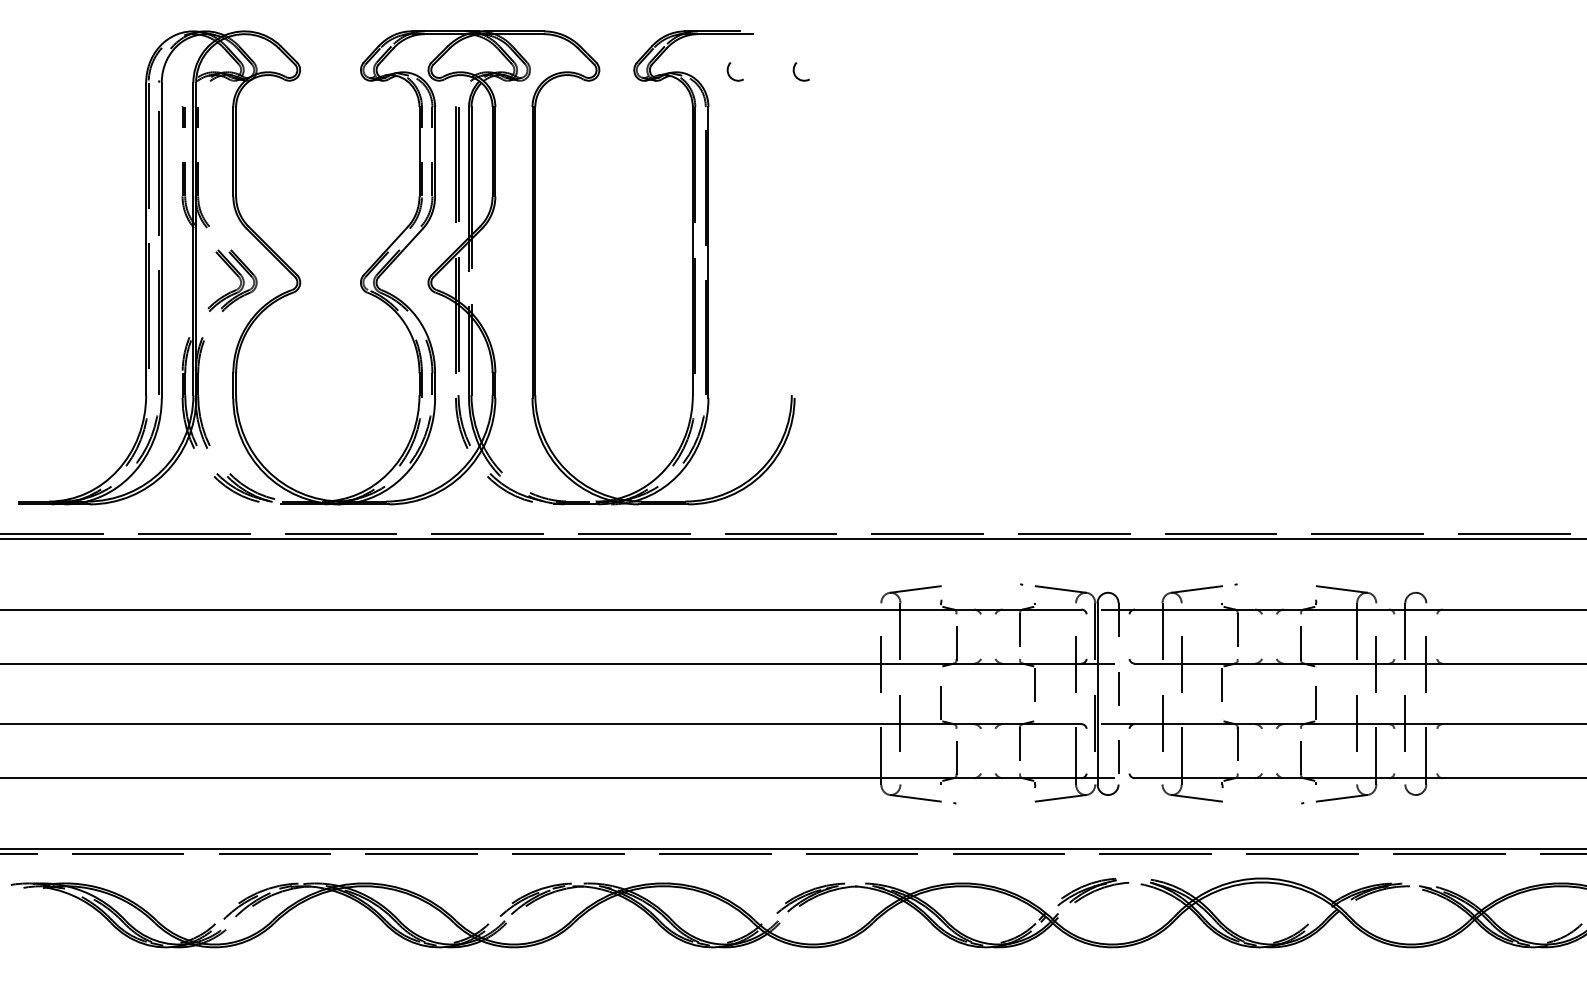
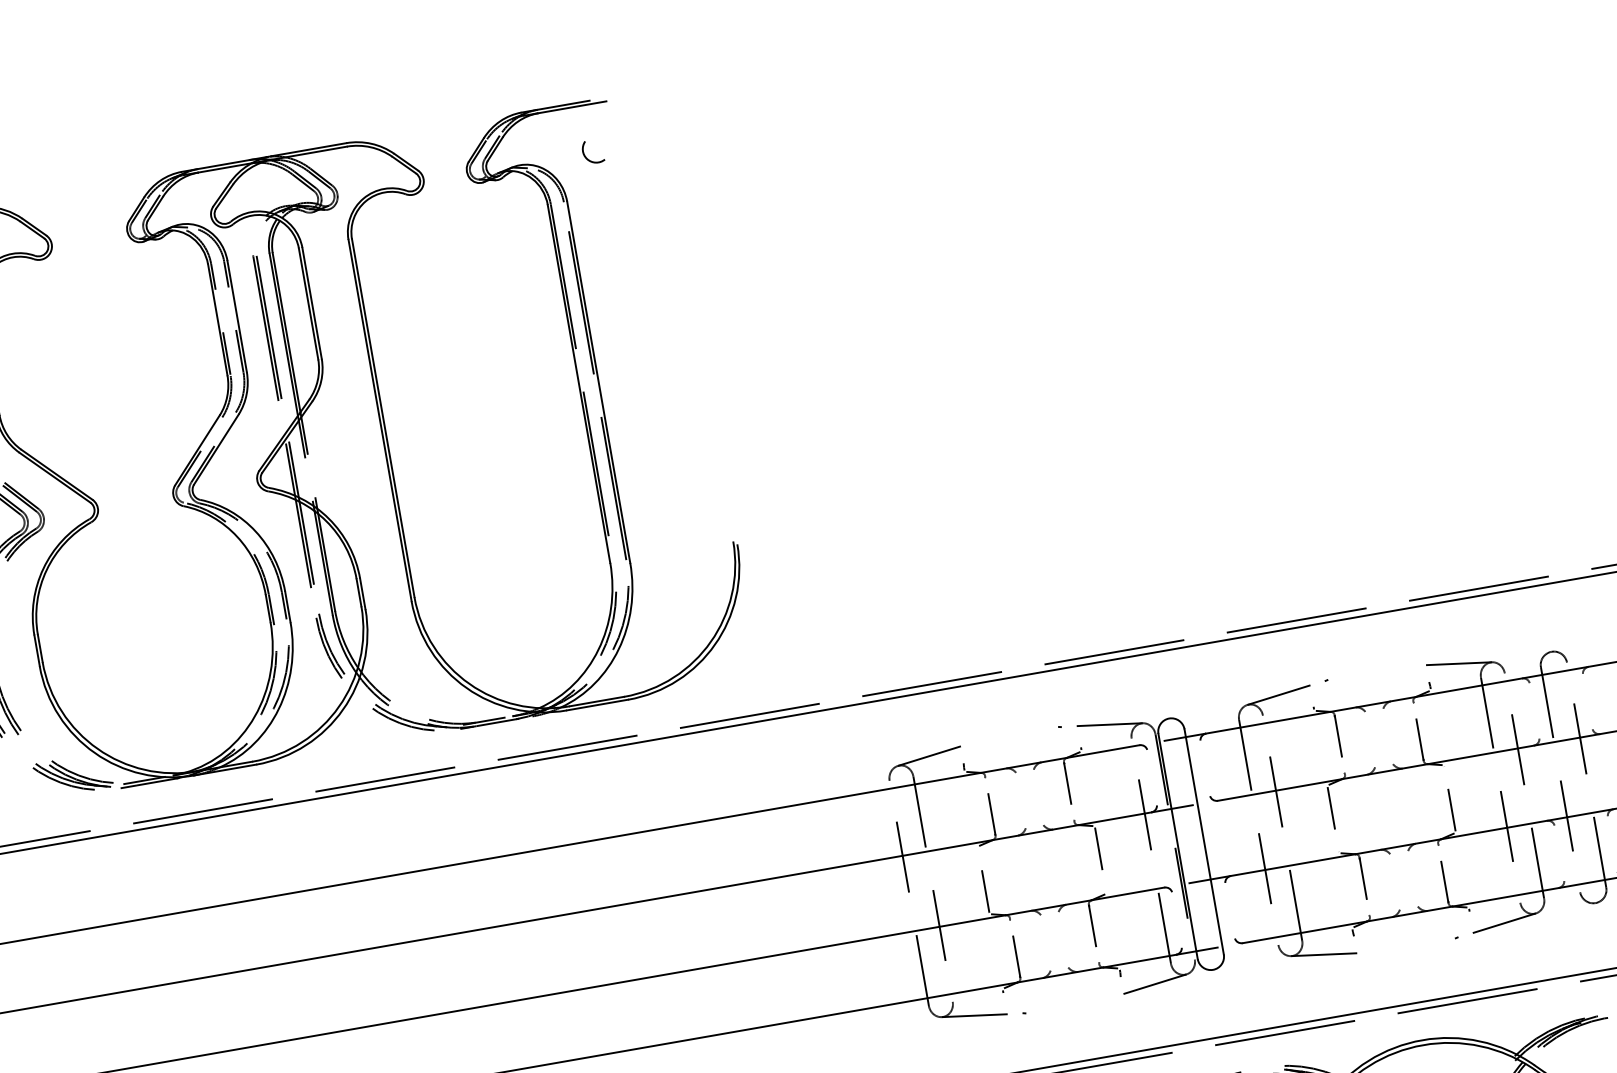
arc: (795, 73) -> (668, 140), removed
line: (1118, 693) -> (1203, 841), dashed -> solid

